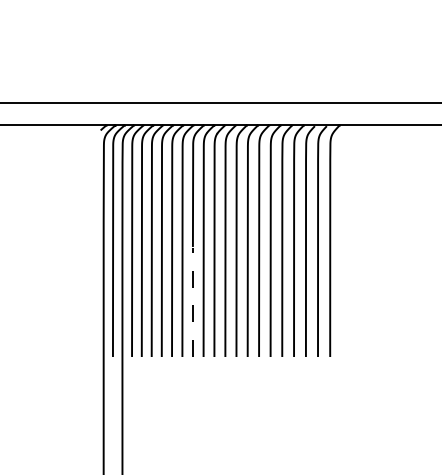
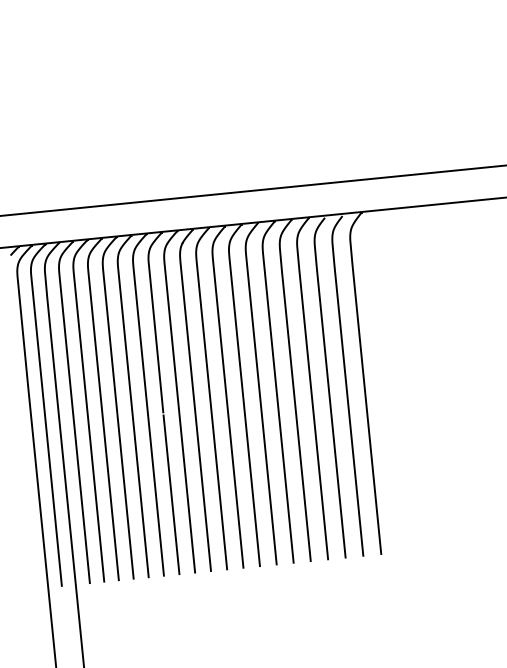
line: (192, 302) -> (170, 495), dashed -> solid

